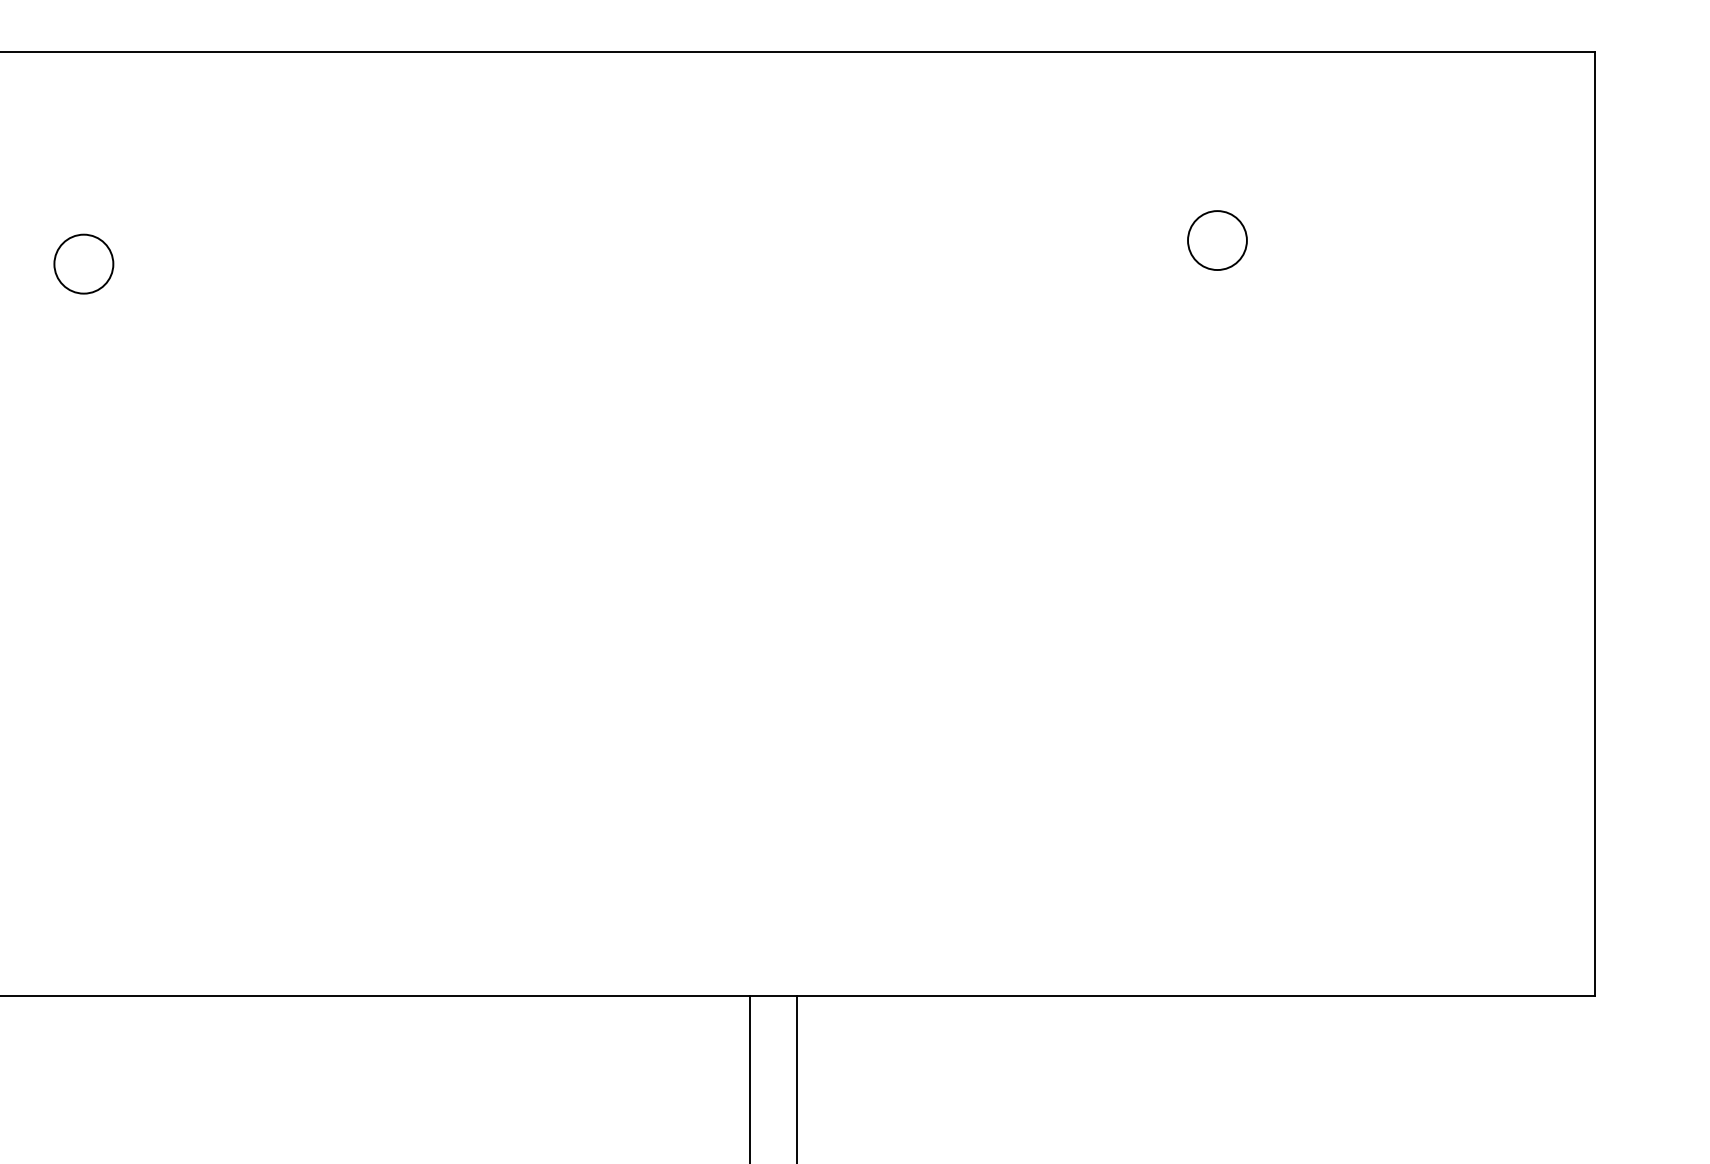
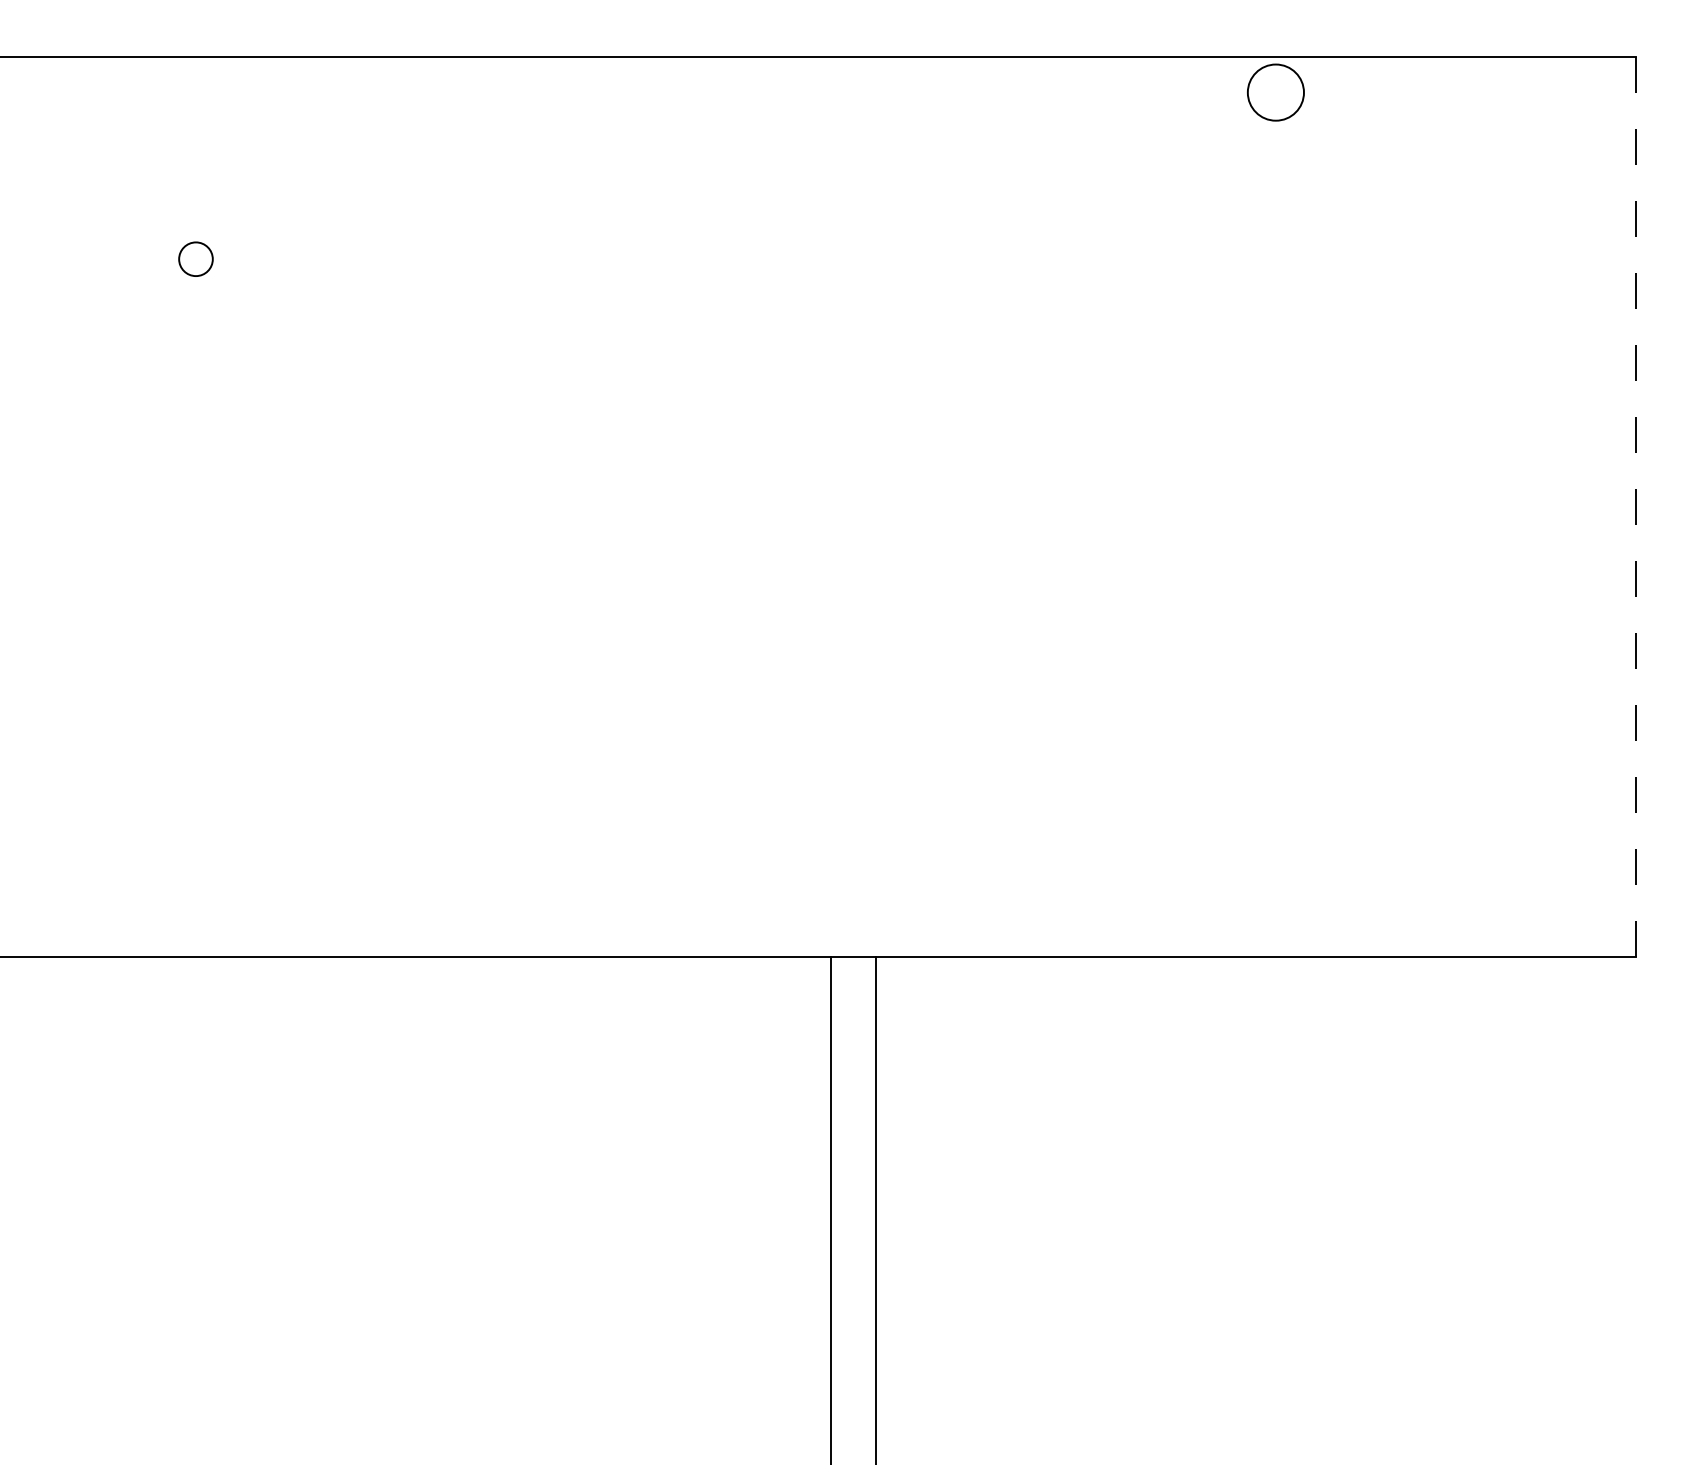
circle: (1217, 240) -> (1275, 92), moved
circle: (83, 264) -> (195, 259), size x0.6
line: (1594, 523) -> (1635, 506), solid -> dashed

